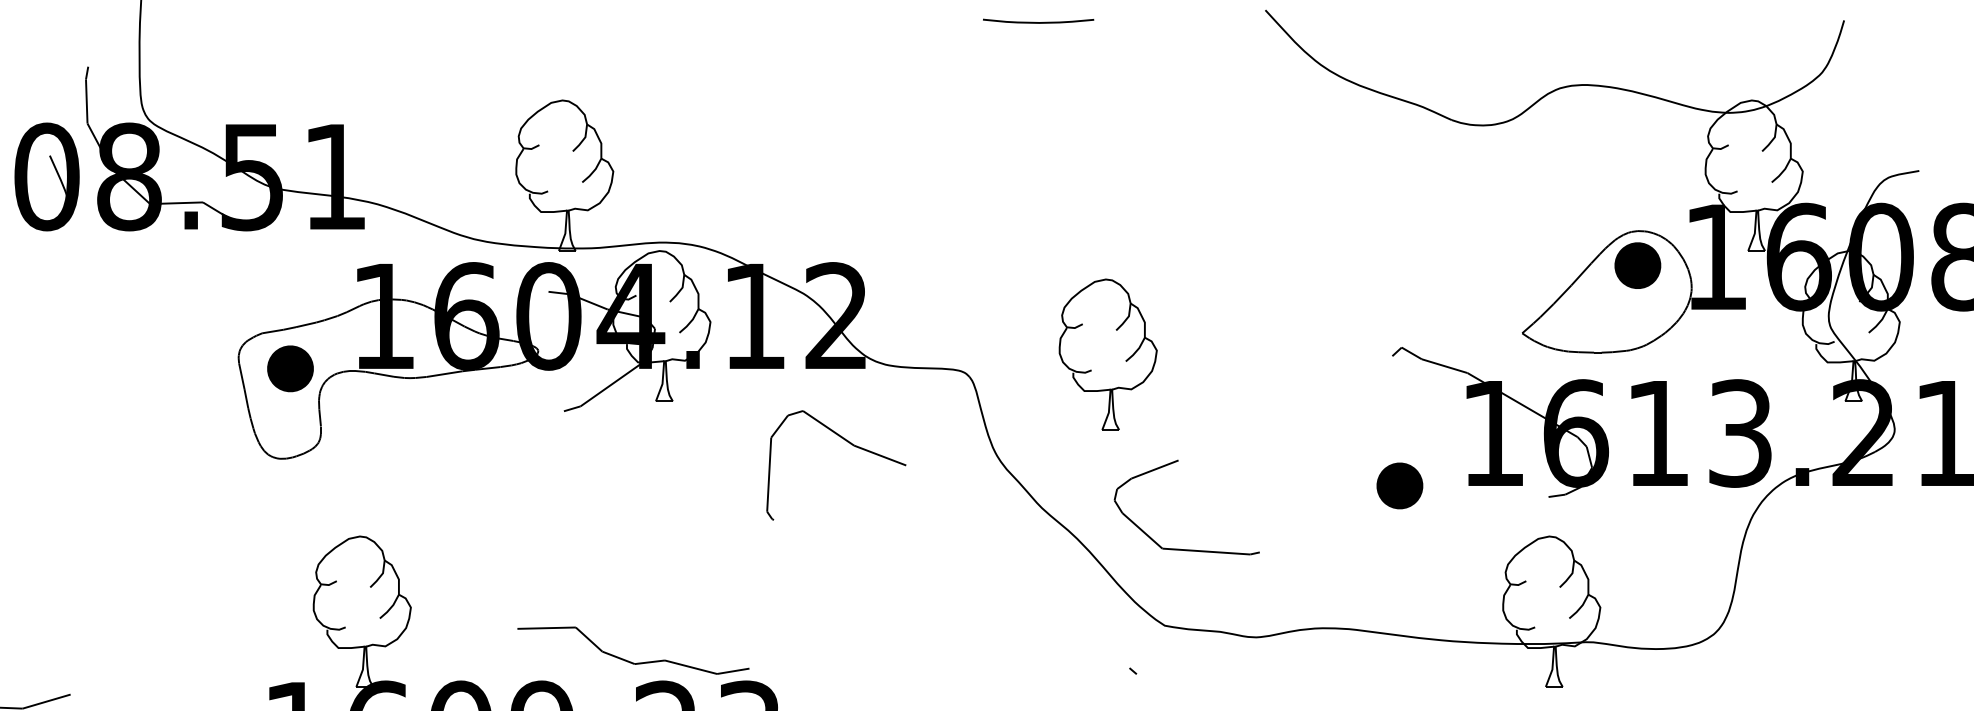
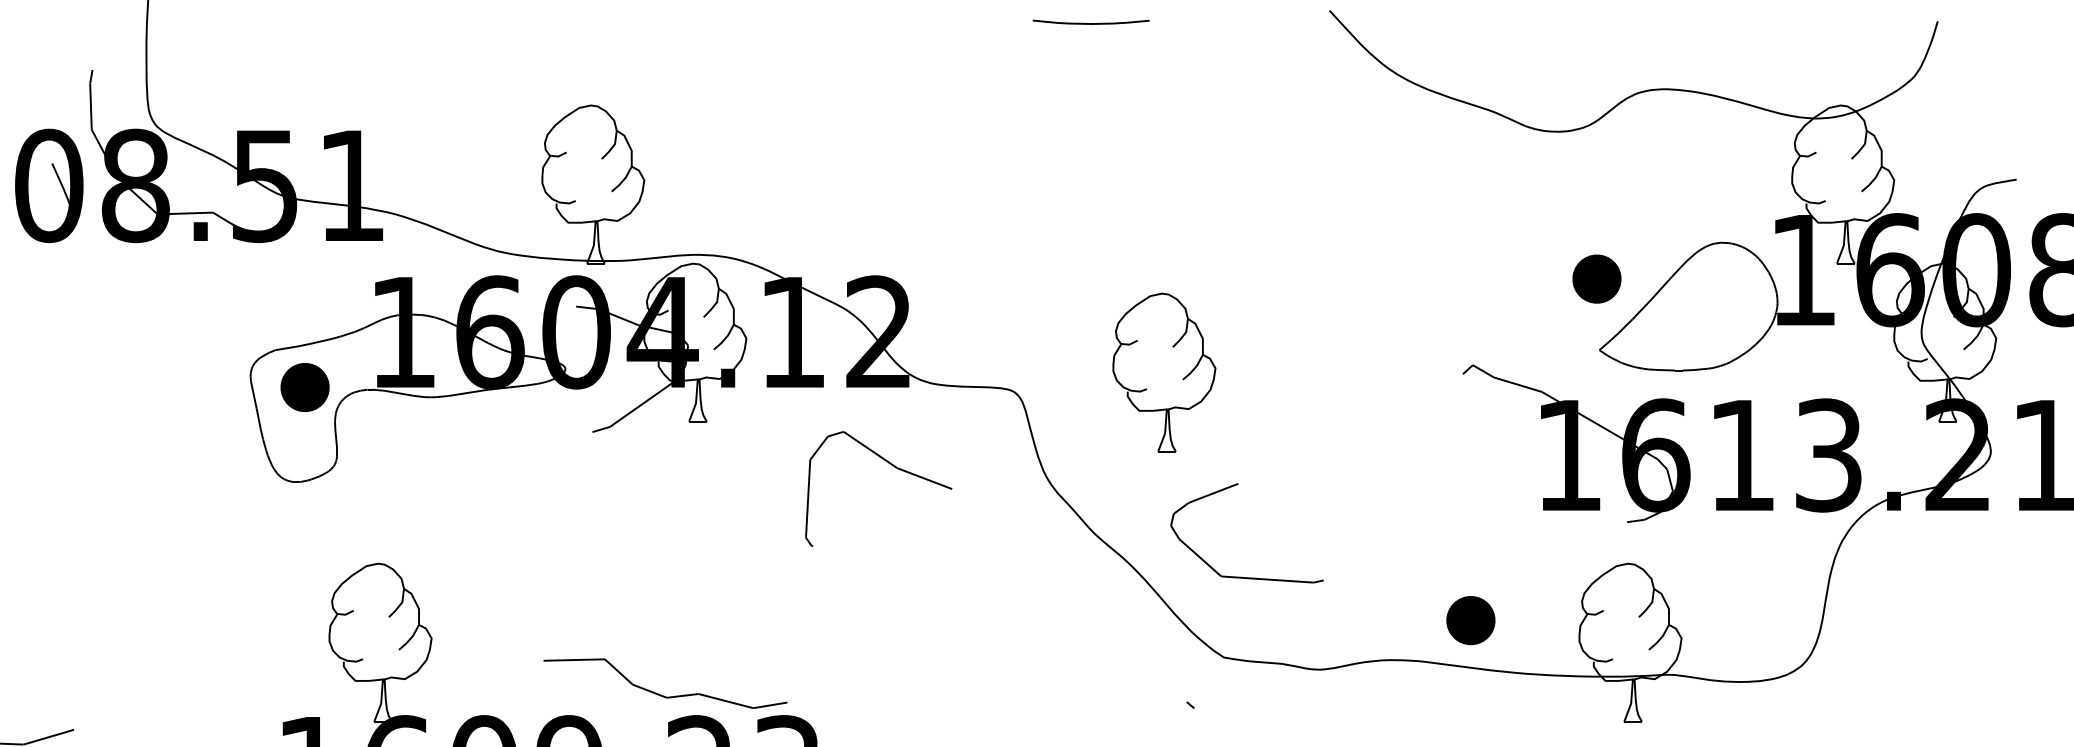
part: (1637, 265) -> (1596, 278), moved
part: (1399, 485) -> (1470, 620), moved

